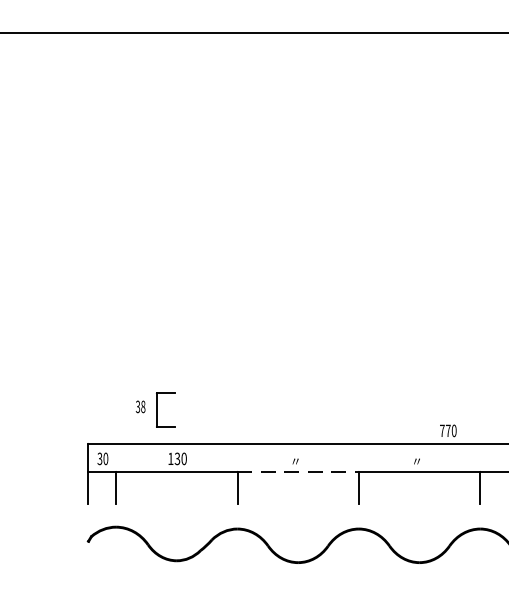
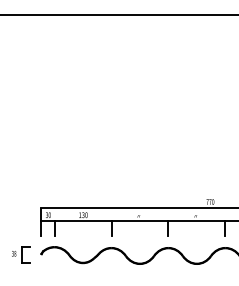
part: (156, 408) -> (21, 254), moved
line: (299, 472) -> (140, 221), dashed -> solid

